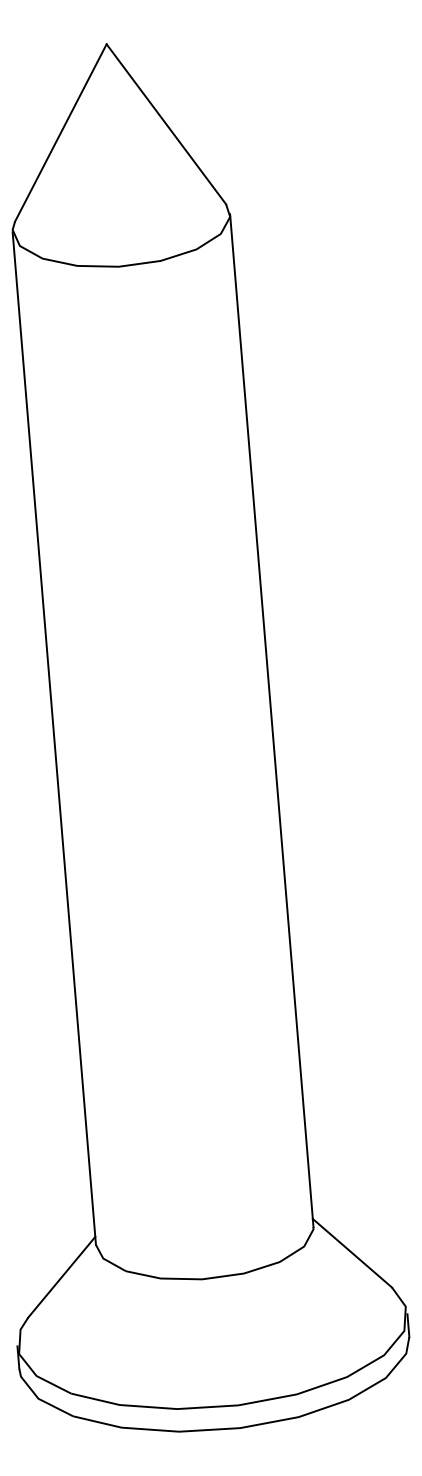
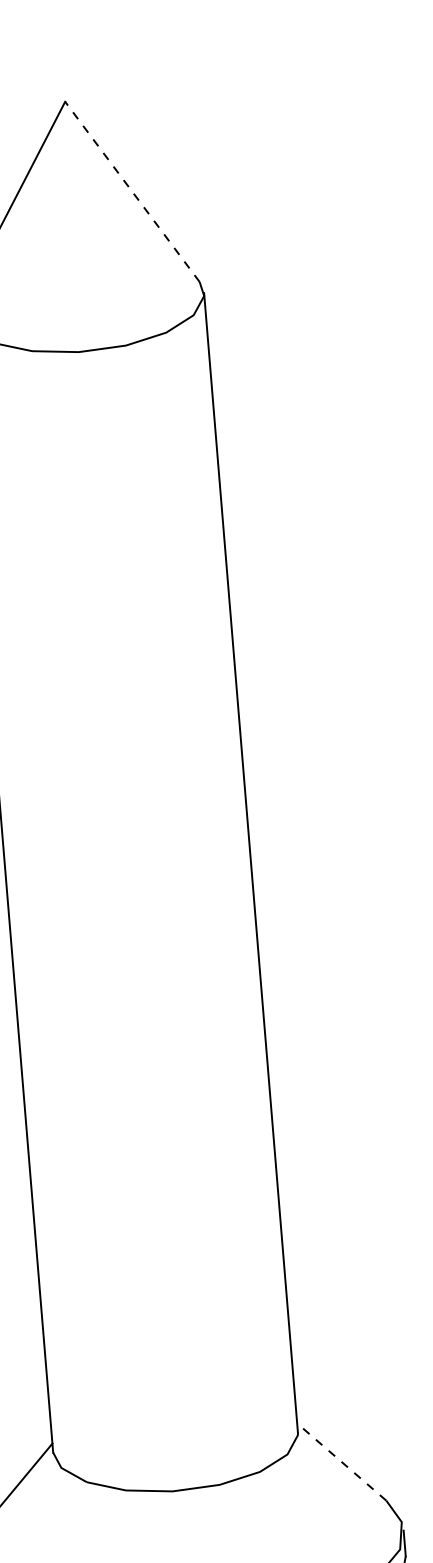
line: (166, 124) -> (132, 192), solid -> dashed
line: (352, 1252) -> (341, 1461), solid -> dashed

